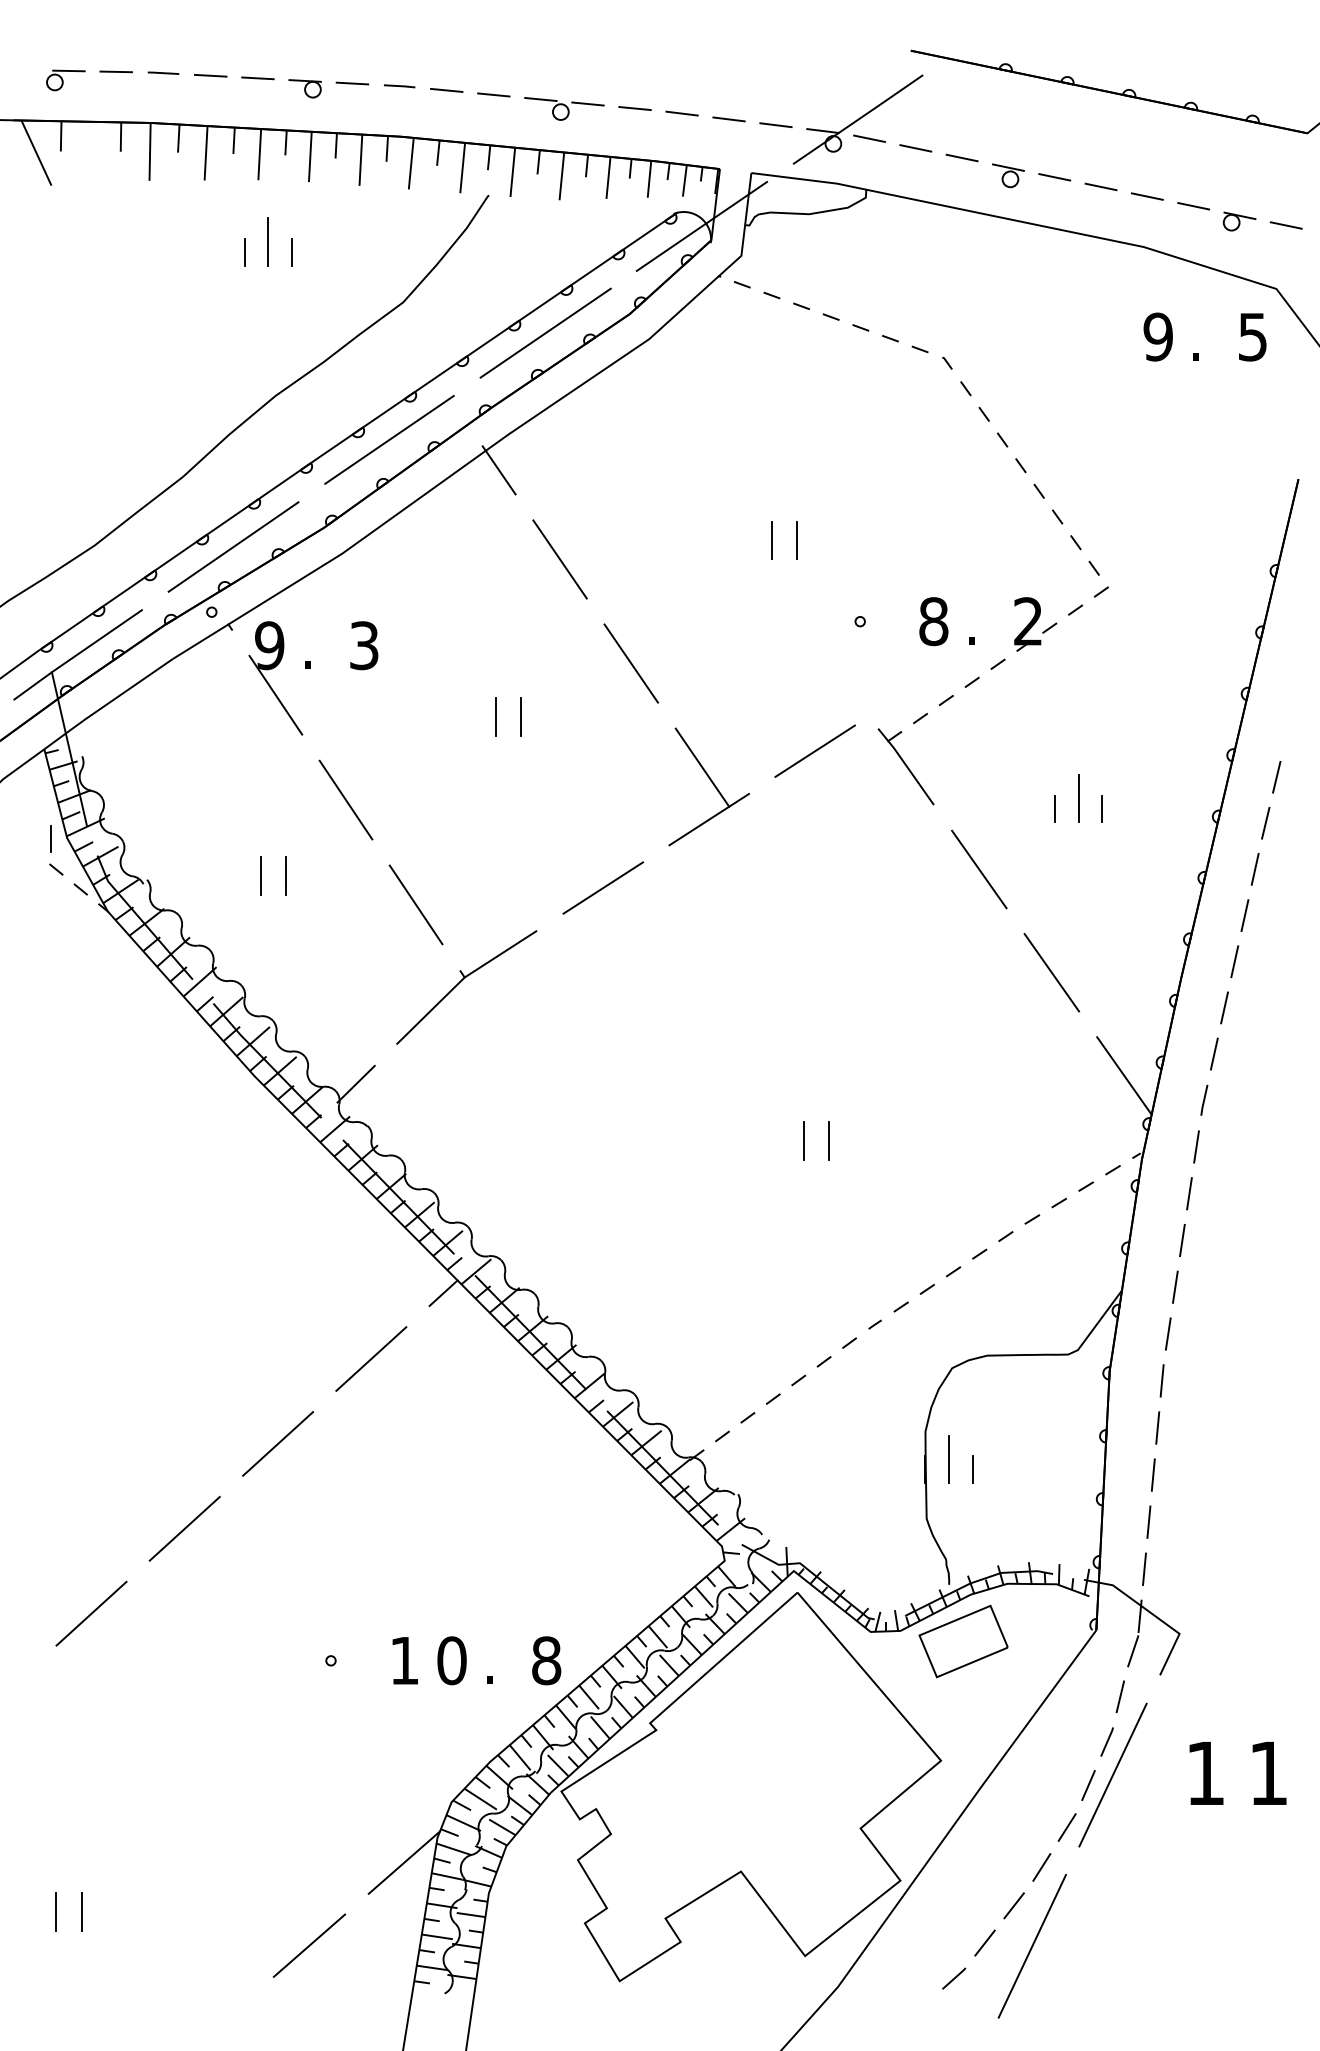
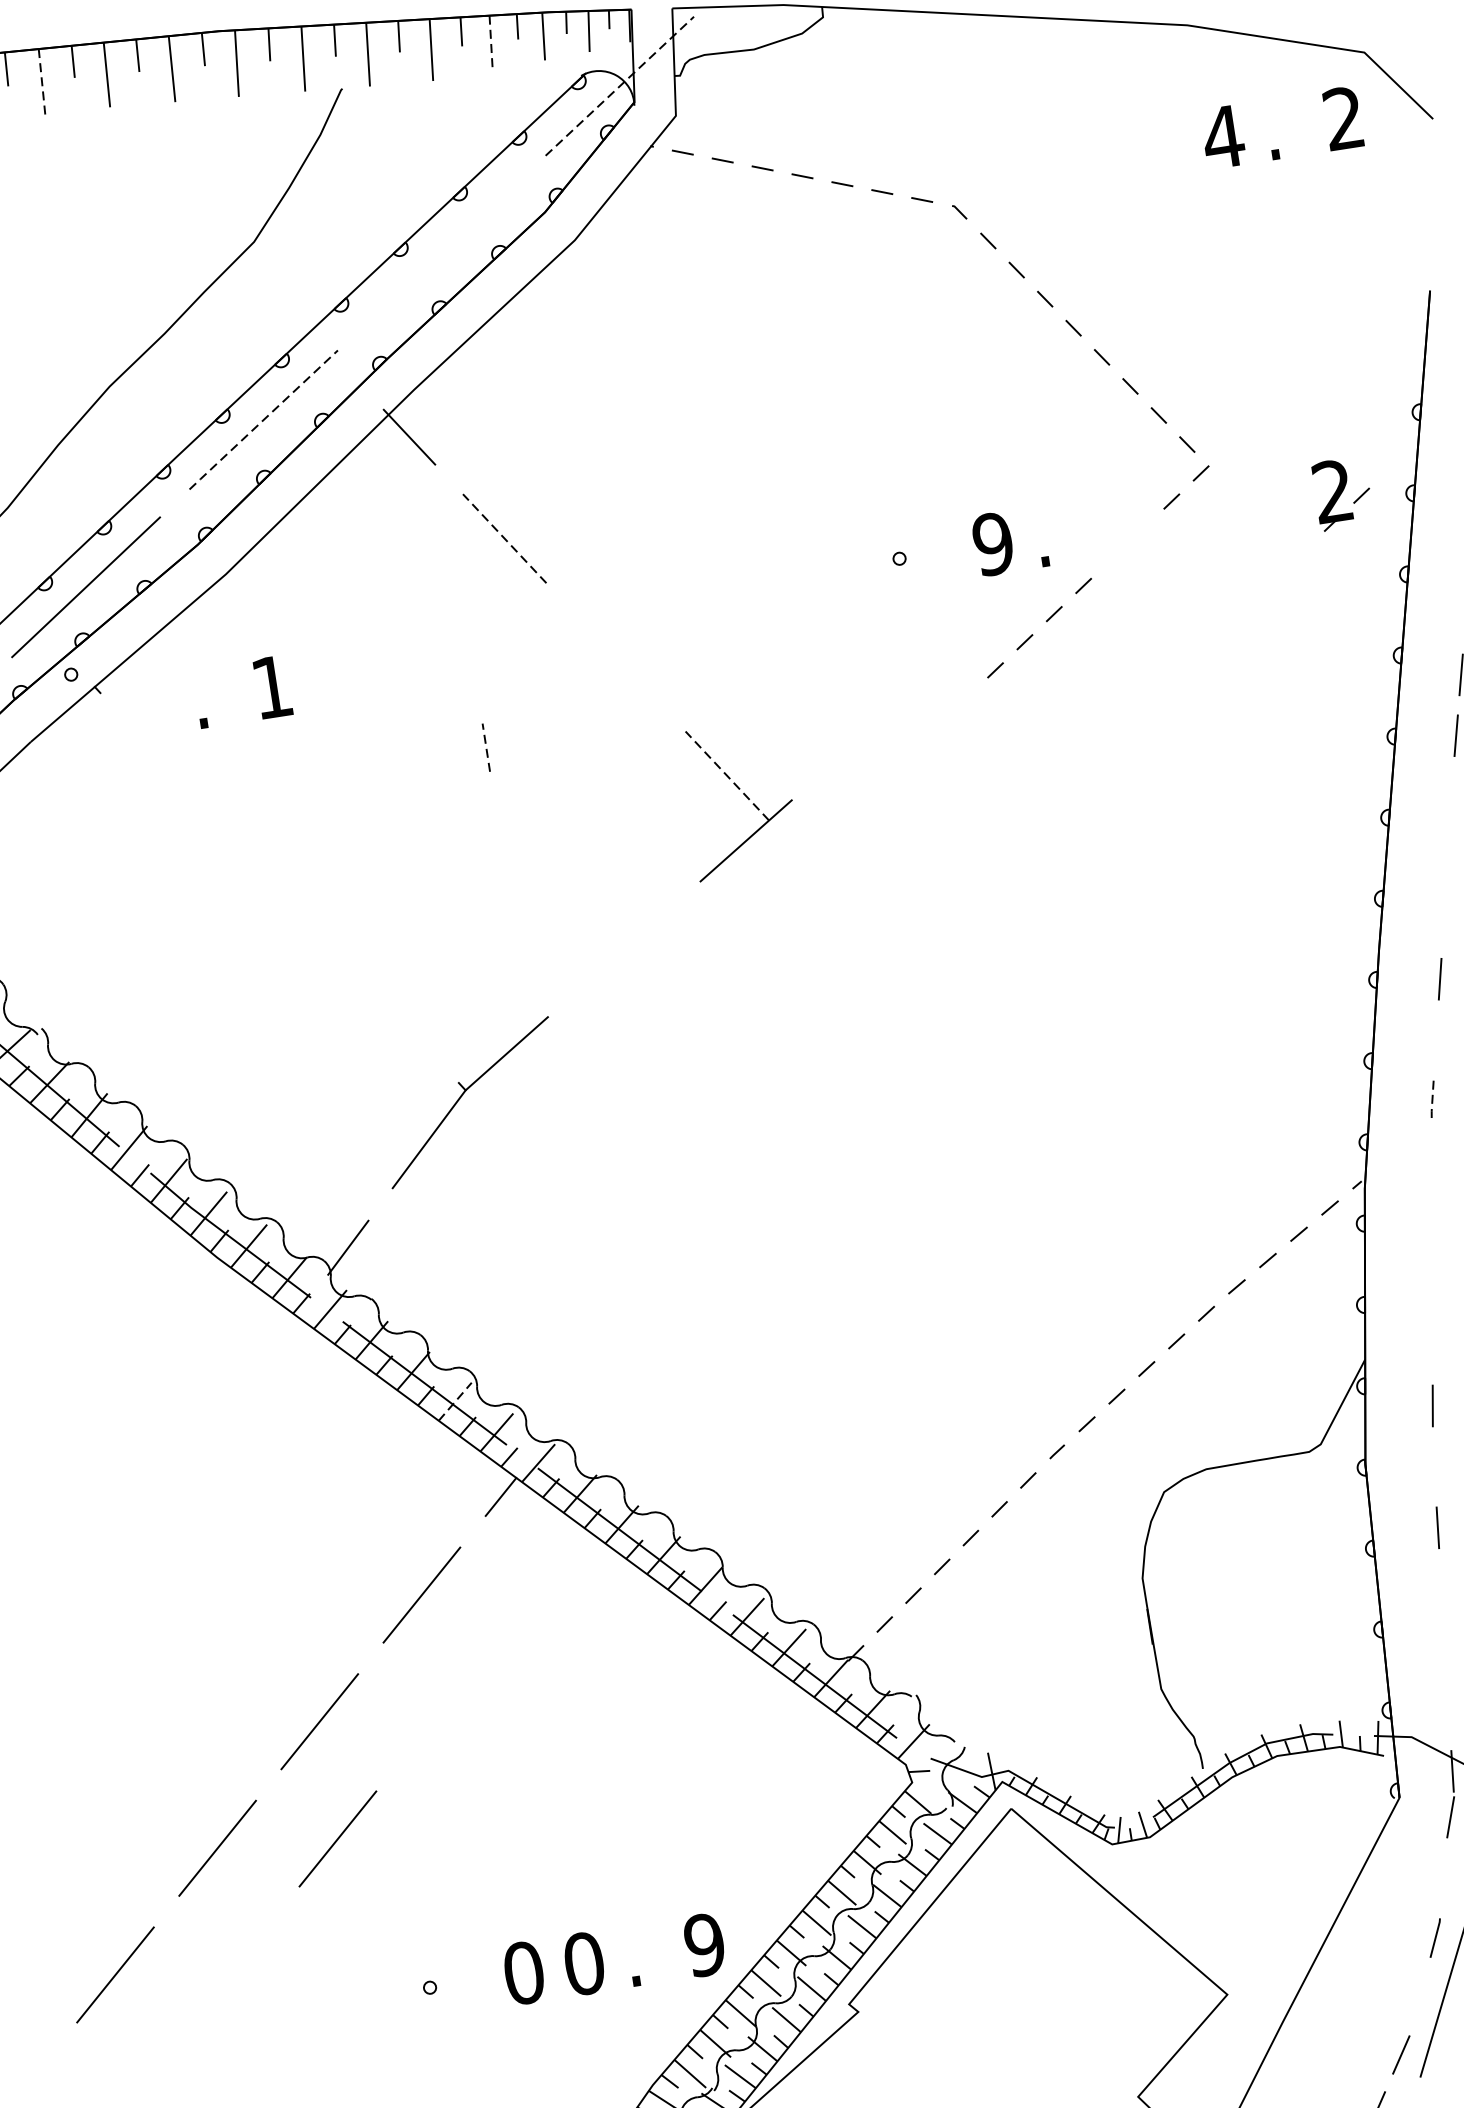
line: (259, 154) -> (41, 81), solid -> dashed
line: (608, 178) -> (491, 43), solid -> dashed
line: (701, 226) -> (619, 86), solid -> dashed
line: (268, 241) -> (70, 190), removed
line: (244, 252) -> (41, 209), removed
line: (291, 252) -> (101, 200), removed
line: (545, 332) -> (441, 252), removed
text: (1157, 336) -> (1222, 136), 9 -> 4
text: (1252, 336) -> (1343, 117), 5 -> 2
line: (388, 440) -> (262, 420), solid -> dashed
line: (771, 540) -> (770, 472), removed
line: (797, 540) -> (803, 467), removed
line: (559, 559) -> (503, 538), solid -> dashed
text: (933, 621) -> (992, 544), 8 -> 9
part: (1035, 624) -> (1342, 493), moved
text: (364, 645) -> (272, 686), 3 -> 1
line: (630, 663) -> (615, 657), removed
part: (269, 683) -> (158, 754), removed
line: (495, 717) -> (453, 752), removed
line: (521, 717) -> (486, 747), solid -> dashed
line: (814, 750) -> (866, 732), removed
part: (905, 766) -> (985, 734), removed
line: (702, 767) -> (727, 775), solid -> dashed
line: (1078, 798) -> (1212, 741), removed
line: (345, 799) -> (278, 887), removed
line: (1055, 808) -> (1185, 758), removed
line: (1101, 808) -> (1243, 749), removed
line: (1254, 868) -> (1450, 795), removed
line: (979, 869) -> (1100, 851), removed
line: (260, 875) -> (185, 1000), removed
line: (286, 875) -> (218, 995), removed
line: (603, 887) -> (624, 948), removed
line: (415, 904) -> (388, 1007), removed
line: (1244, 915) -> (1447, 857), removed
line: (1234, 961) -> (1443, 918), removed
line: (1051, 972) -> (1212, 968), removed
line: (1213, 1053) -> (1435, 1039), removed
line: (1124, 1075) -> (1325, 1085), removed
line: (1203, 1101) -> (1431, 1102), solid -> dashed
line: (803, 1141) -> (929, 1232), removed
line: (829, 1141) -> (962, 1227), removed
line: (1196, 1146) -> (1431, 1161), removed
line: (1189, 1193) -> (1432, 1222), removed
line: (419, 1214) -> (454, 1401), solid -> dashed
line: (1182, 1240) -> (1432, 1283), removed
line: (1174, 1286) -> (1431, 1344), removed
line: (1161, 1380) -> (1433, 1466), removed
line: (949, 1458) -> (1178, 1607), removed
line: (972, 1469) -> (1209, 1617), removed
line: (1152, 1474) -> (1440, 1588), removed
line: (1148, 1521) -> (1444, 1648), removed
line: (278, 1535) -> (338, 1838), added
line: (1144, 1568) -> (1448, 1709), removed
part: (963, 1641) -> (1232, 1838), removed
text: (404, 1660) -> (523, 1972), 1 -> 0
text: (546, 1660) -> (704, 1944), 8 -> 9
line: (1120, 1696) -> (1443, 1877), removed
line: (1088, 1785) -> (1420, 1997), removed

